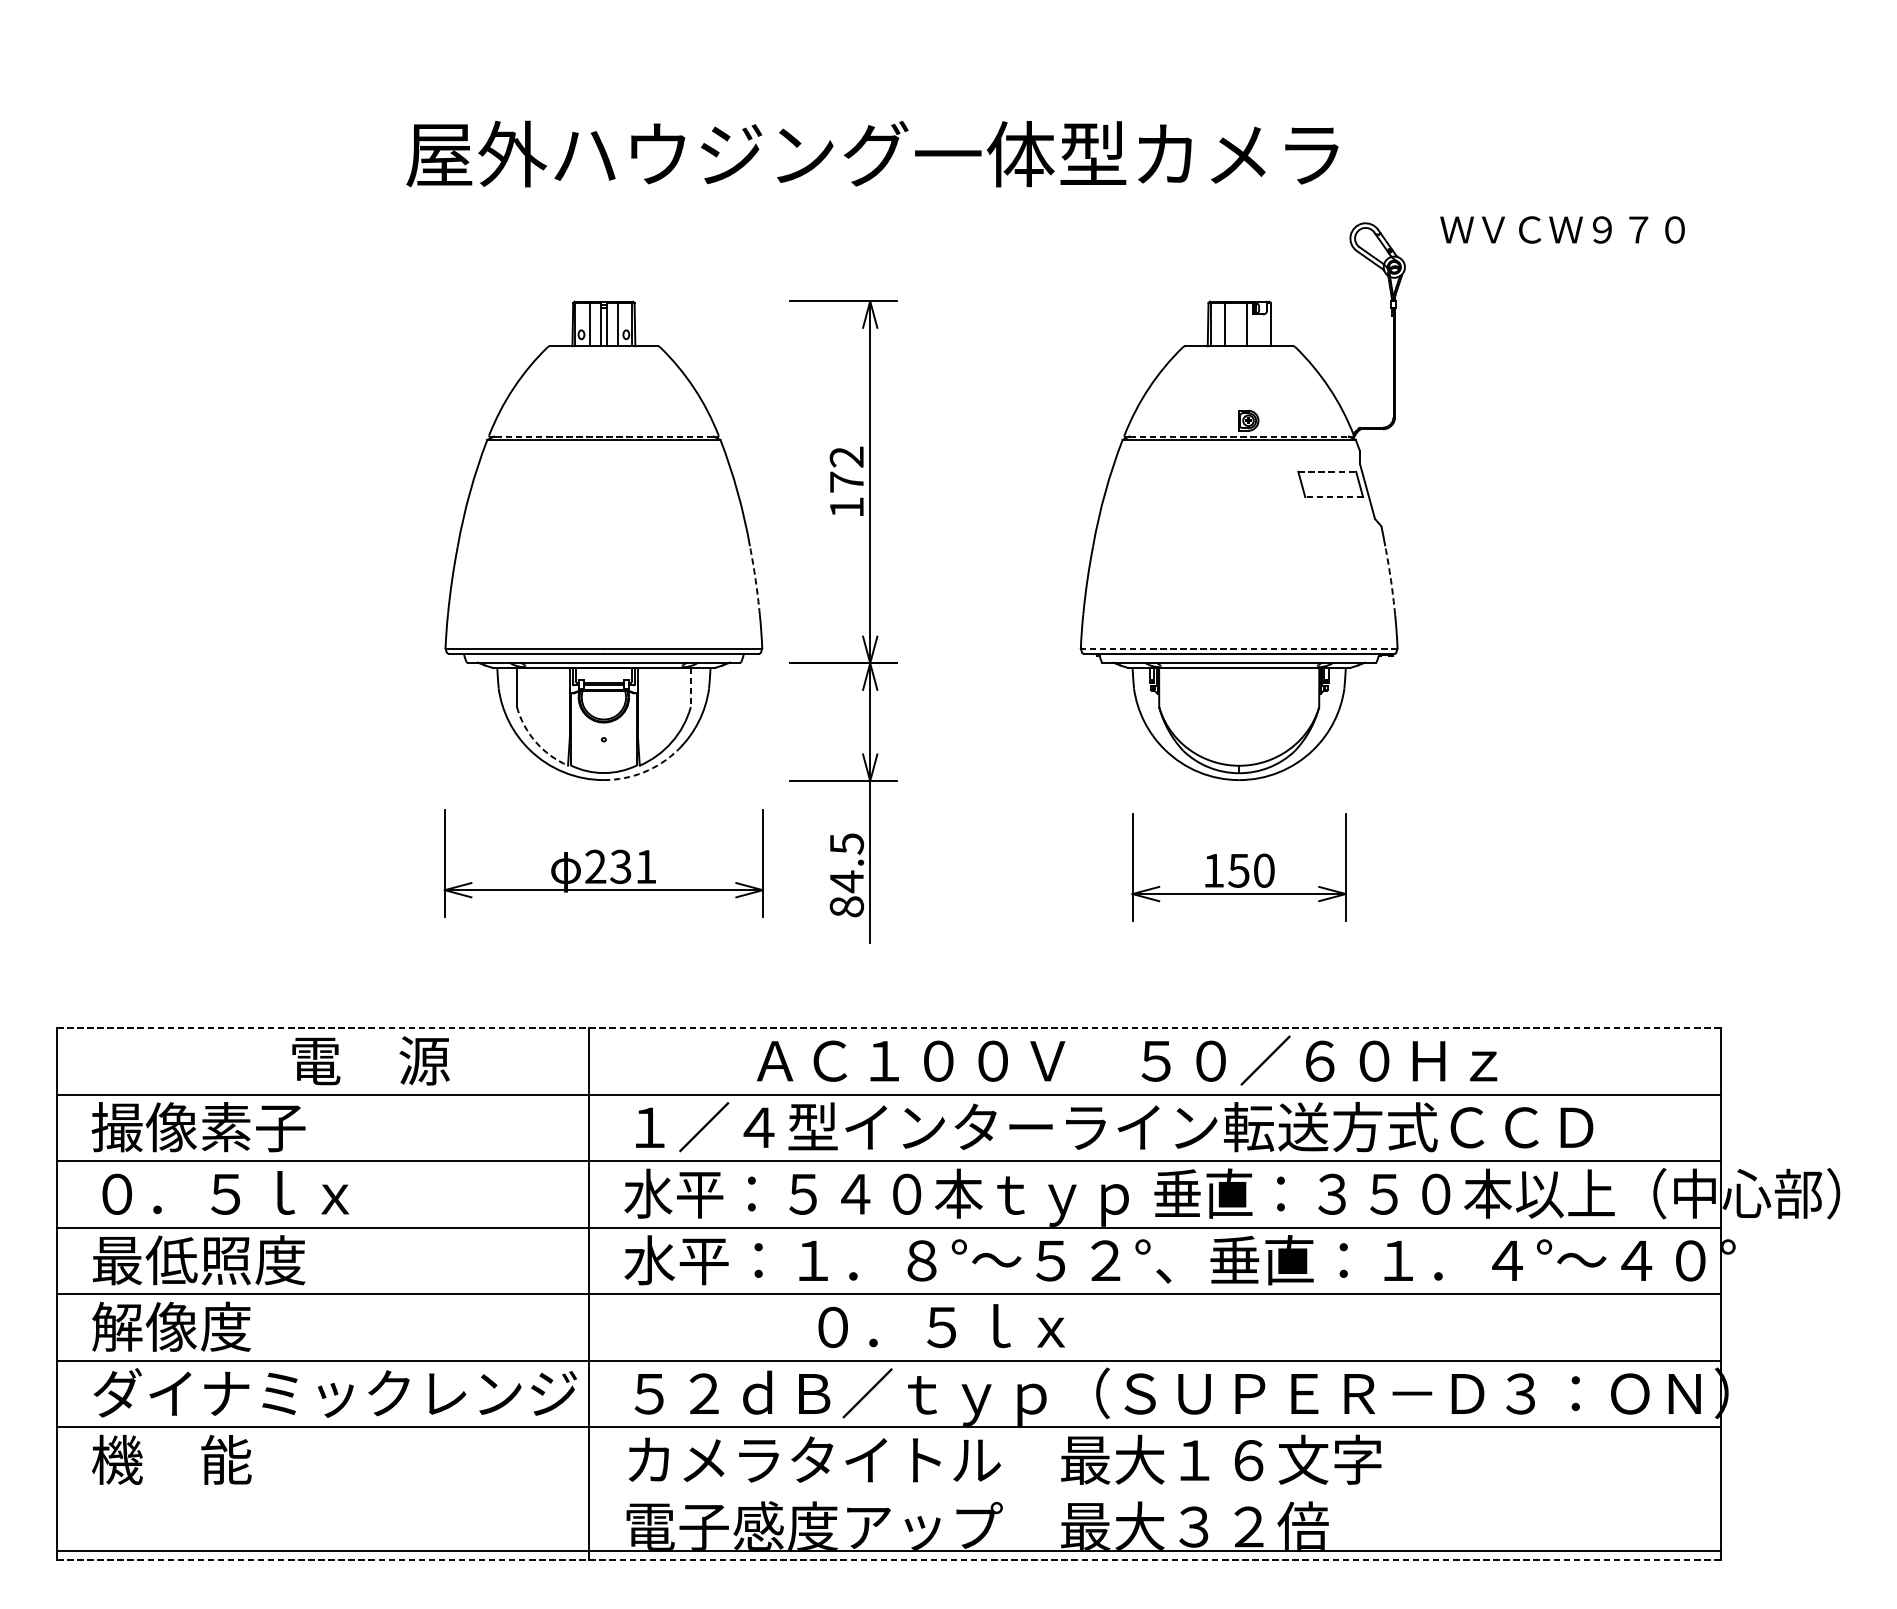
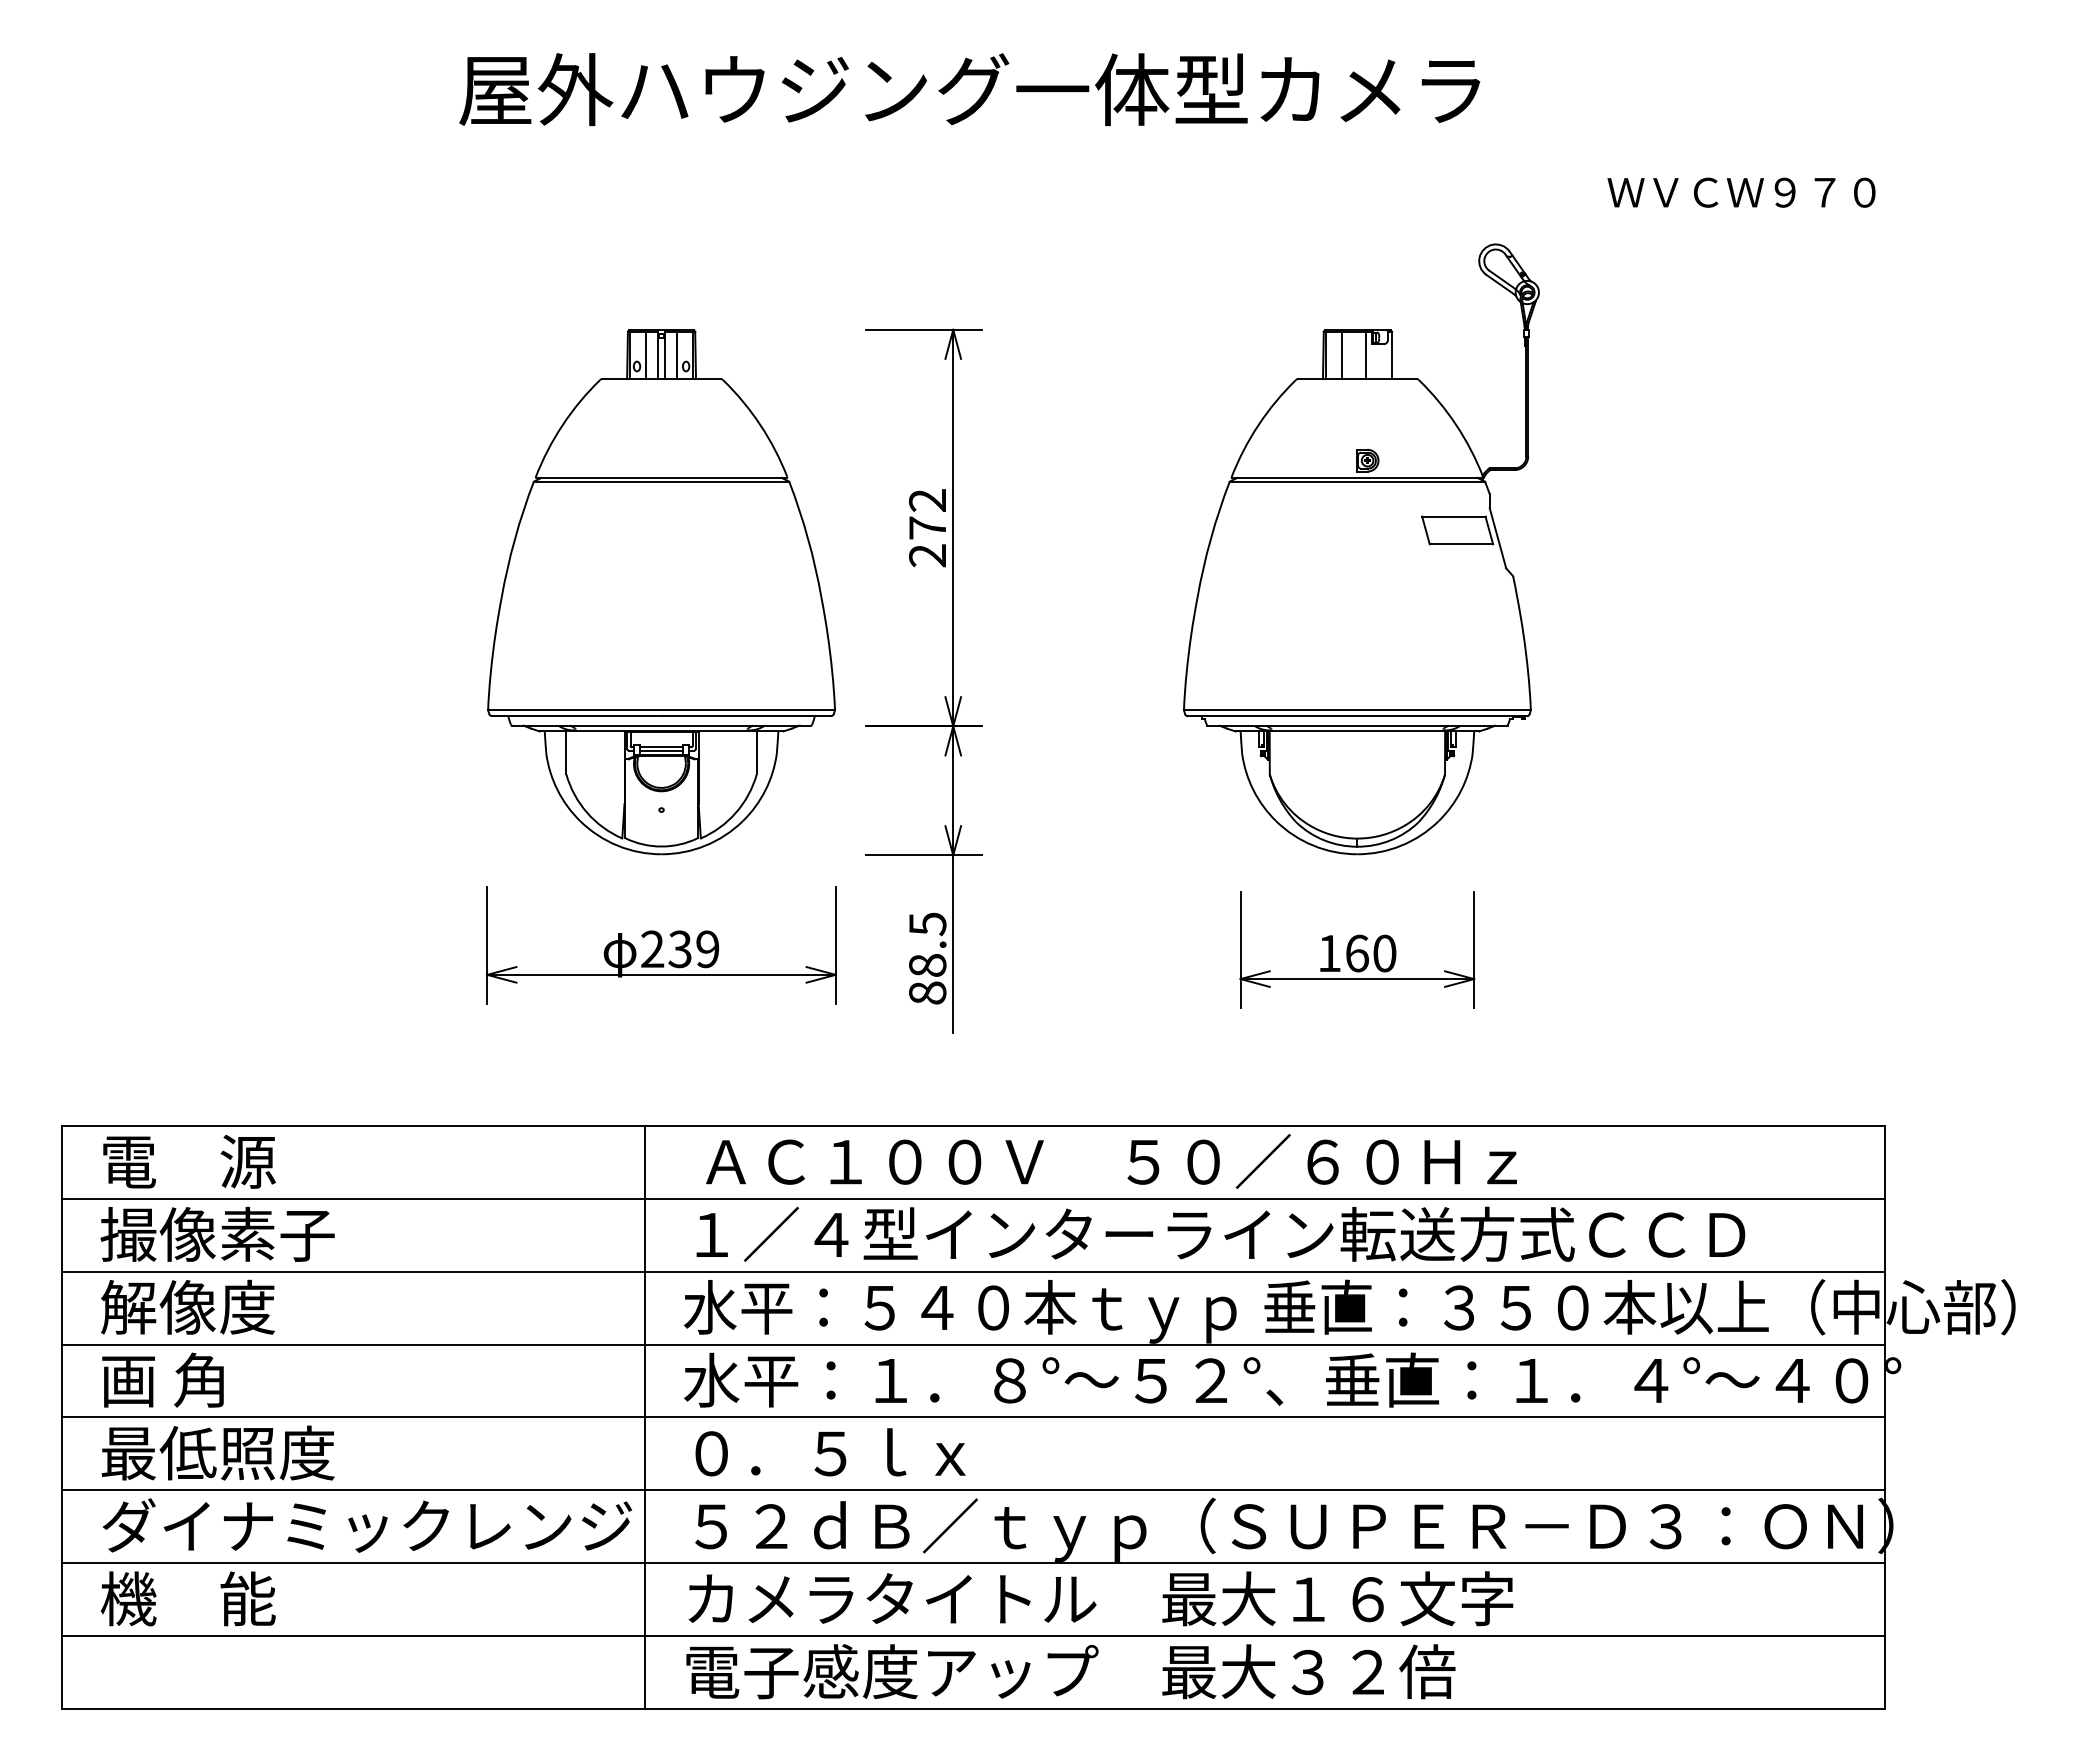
text: (872, 153) -> (969, 89), moved
text: (1562, 229) -> (1741, 192), moved
line: (603, 436) -> (661, 477), dashed -> solid
line: (1239, 436) -> (1357, 477), dashed -> solid
line: (1326, 471) -> (1453, 516), dashed -> solid
line: (1334, 497) -> (1461, 544), dashed -> solid
text: (845, 507) -> (926, 555), 172 -> 272
arc: (755, 580) -> (827, 635), dashed -> solid
arc: (1390, 580) -> (1523, 635), dashed -> solid
line: (1238, 648) -> (1356, 710), dashed -> solid
line: (690, 688) -> (756, 753), dashed -> solid
arc: (536, 741) -> (587, 812), dashed -> solid
arc: (644, 772) -> (705, 845), dashed -> solid
text: (645, 867) -> (707, 949), 231 -> 239
text: (1238, 870) -> (1356, 953), 150 -> 160
text: (846, 881) -> (927, 965), 84.5 -> 88.5
line: (888, 1027) -> (973, 1125), dashed -> solid
text: (371, 1060) -> (189, 1161), moved
text: (1126, 1060) -> (1111, 1161), moved
text: (220, 1192) -> (241, 1306), ０．５ｌｘ -> 解像度
text: (198, 1259) -> (217, 1379), 最低照度 -> 画 角
text: (198, 1326) -> (217, 1452), 解像度 -> 最低照度
text: (941, 1326) -> (830, 1452), moved
line: (888, 1551) -> (973, 1636), moved
line: (888, 1560) -> (973, 1708), dashed -> solid

